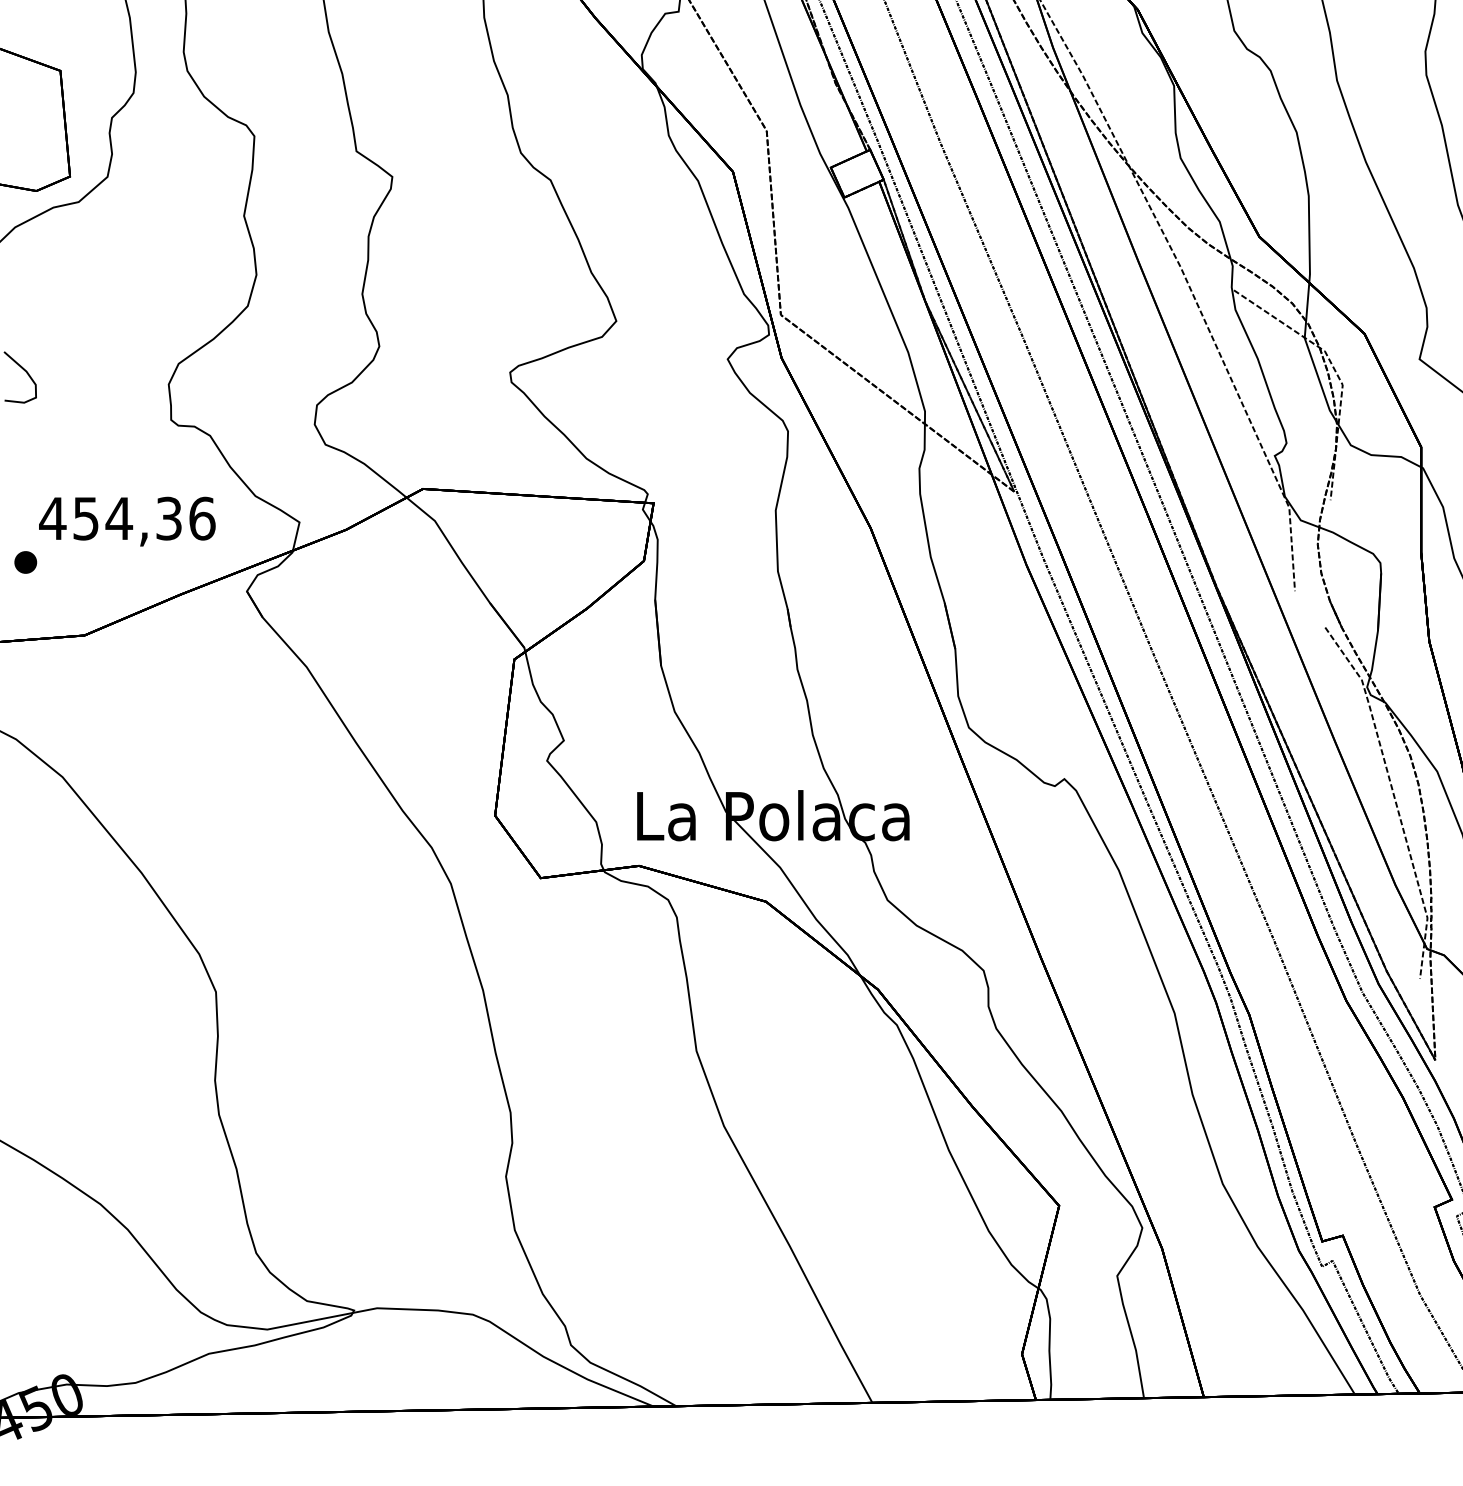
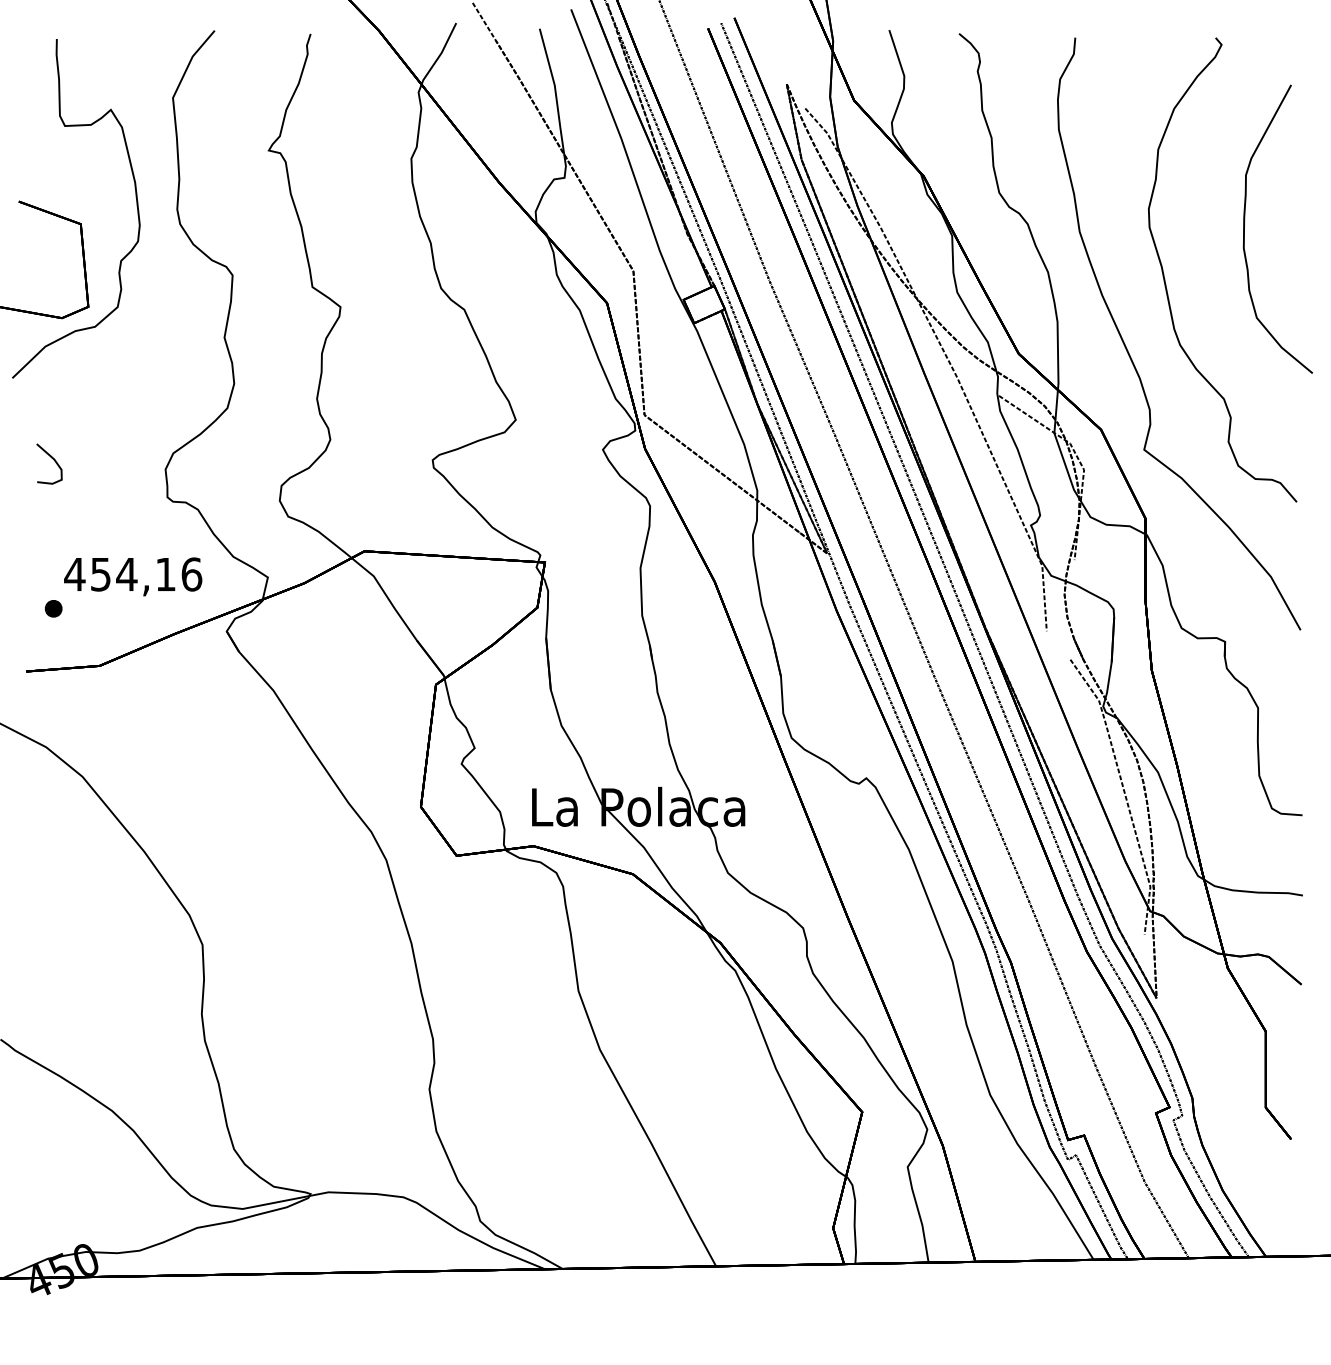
text: (168, 518) -> (165, 574), 454,36 -> 454,16

